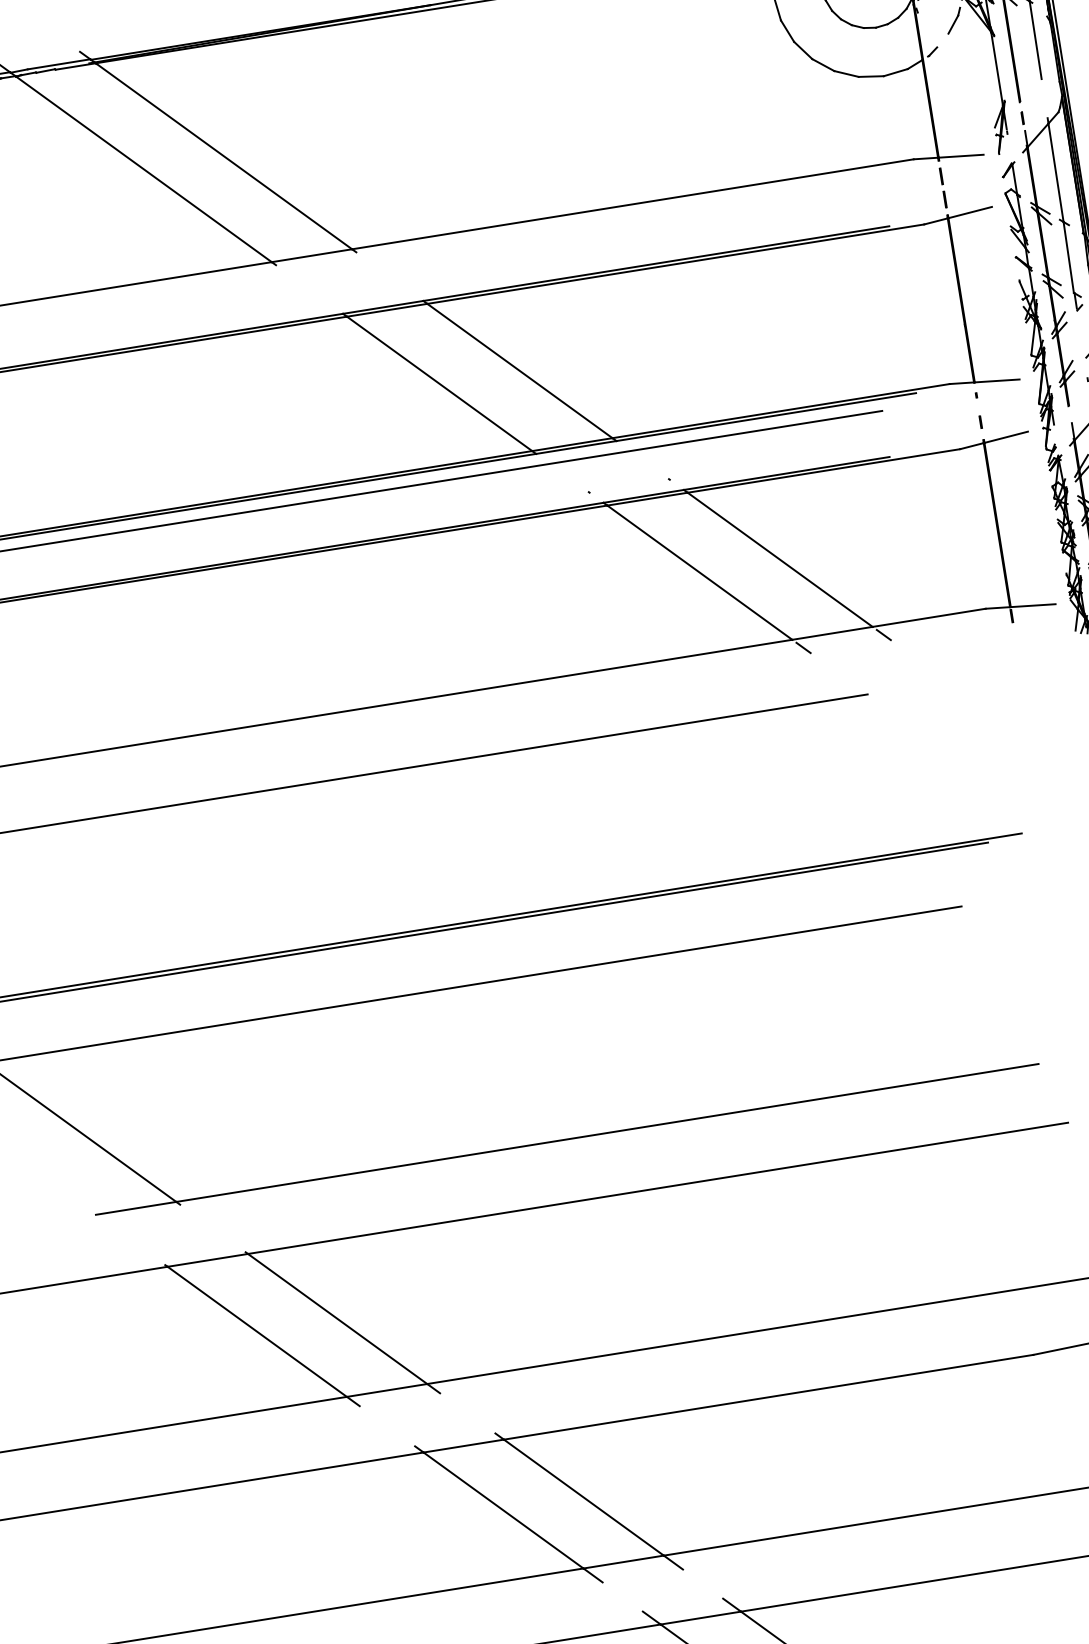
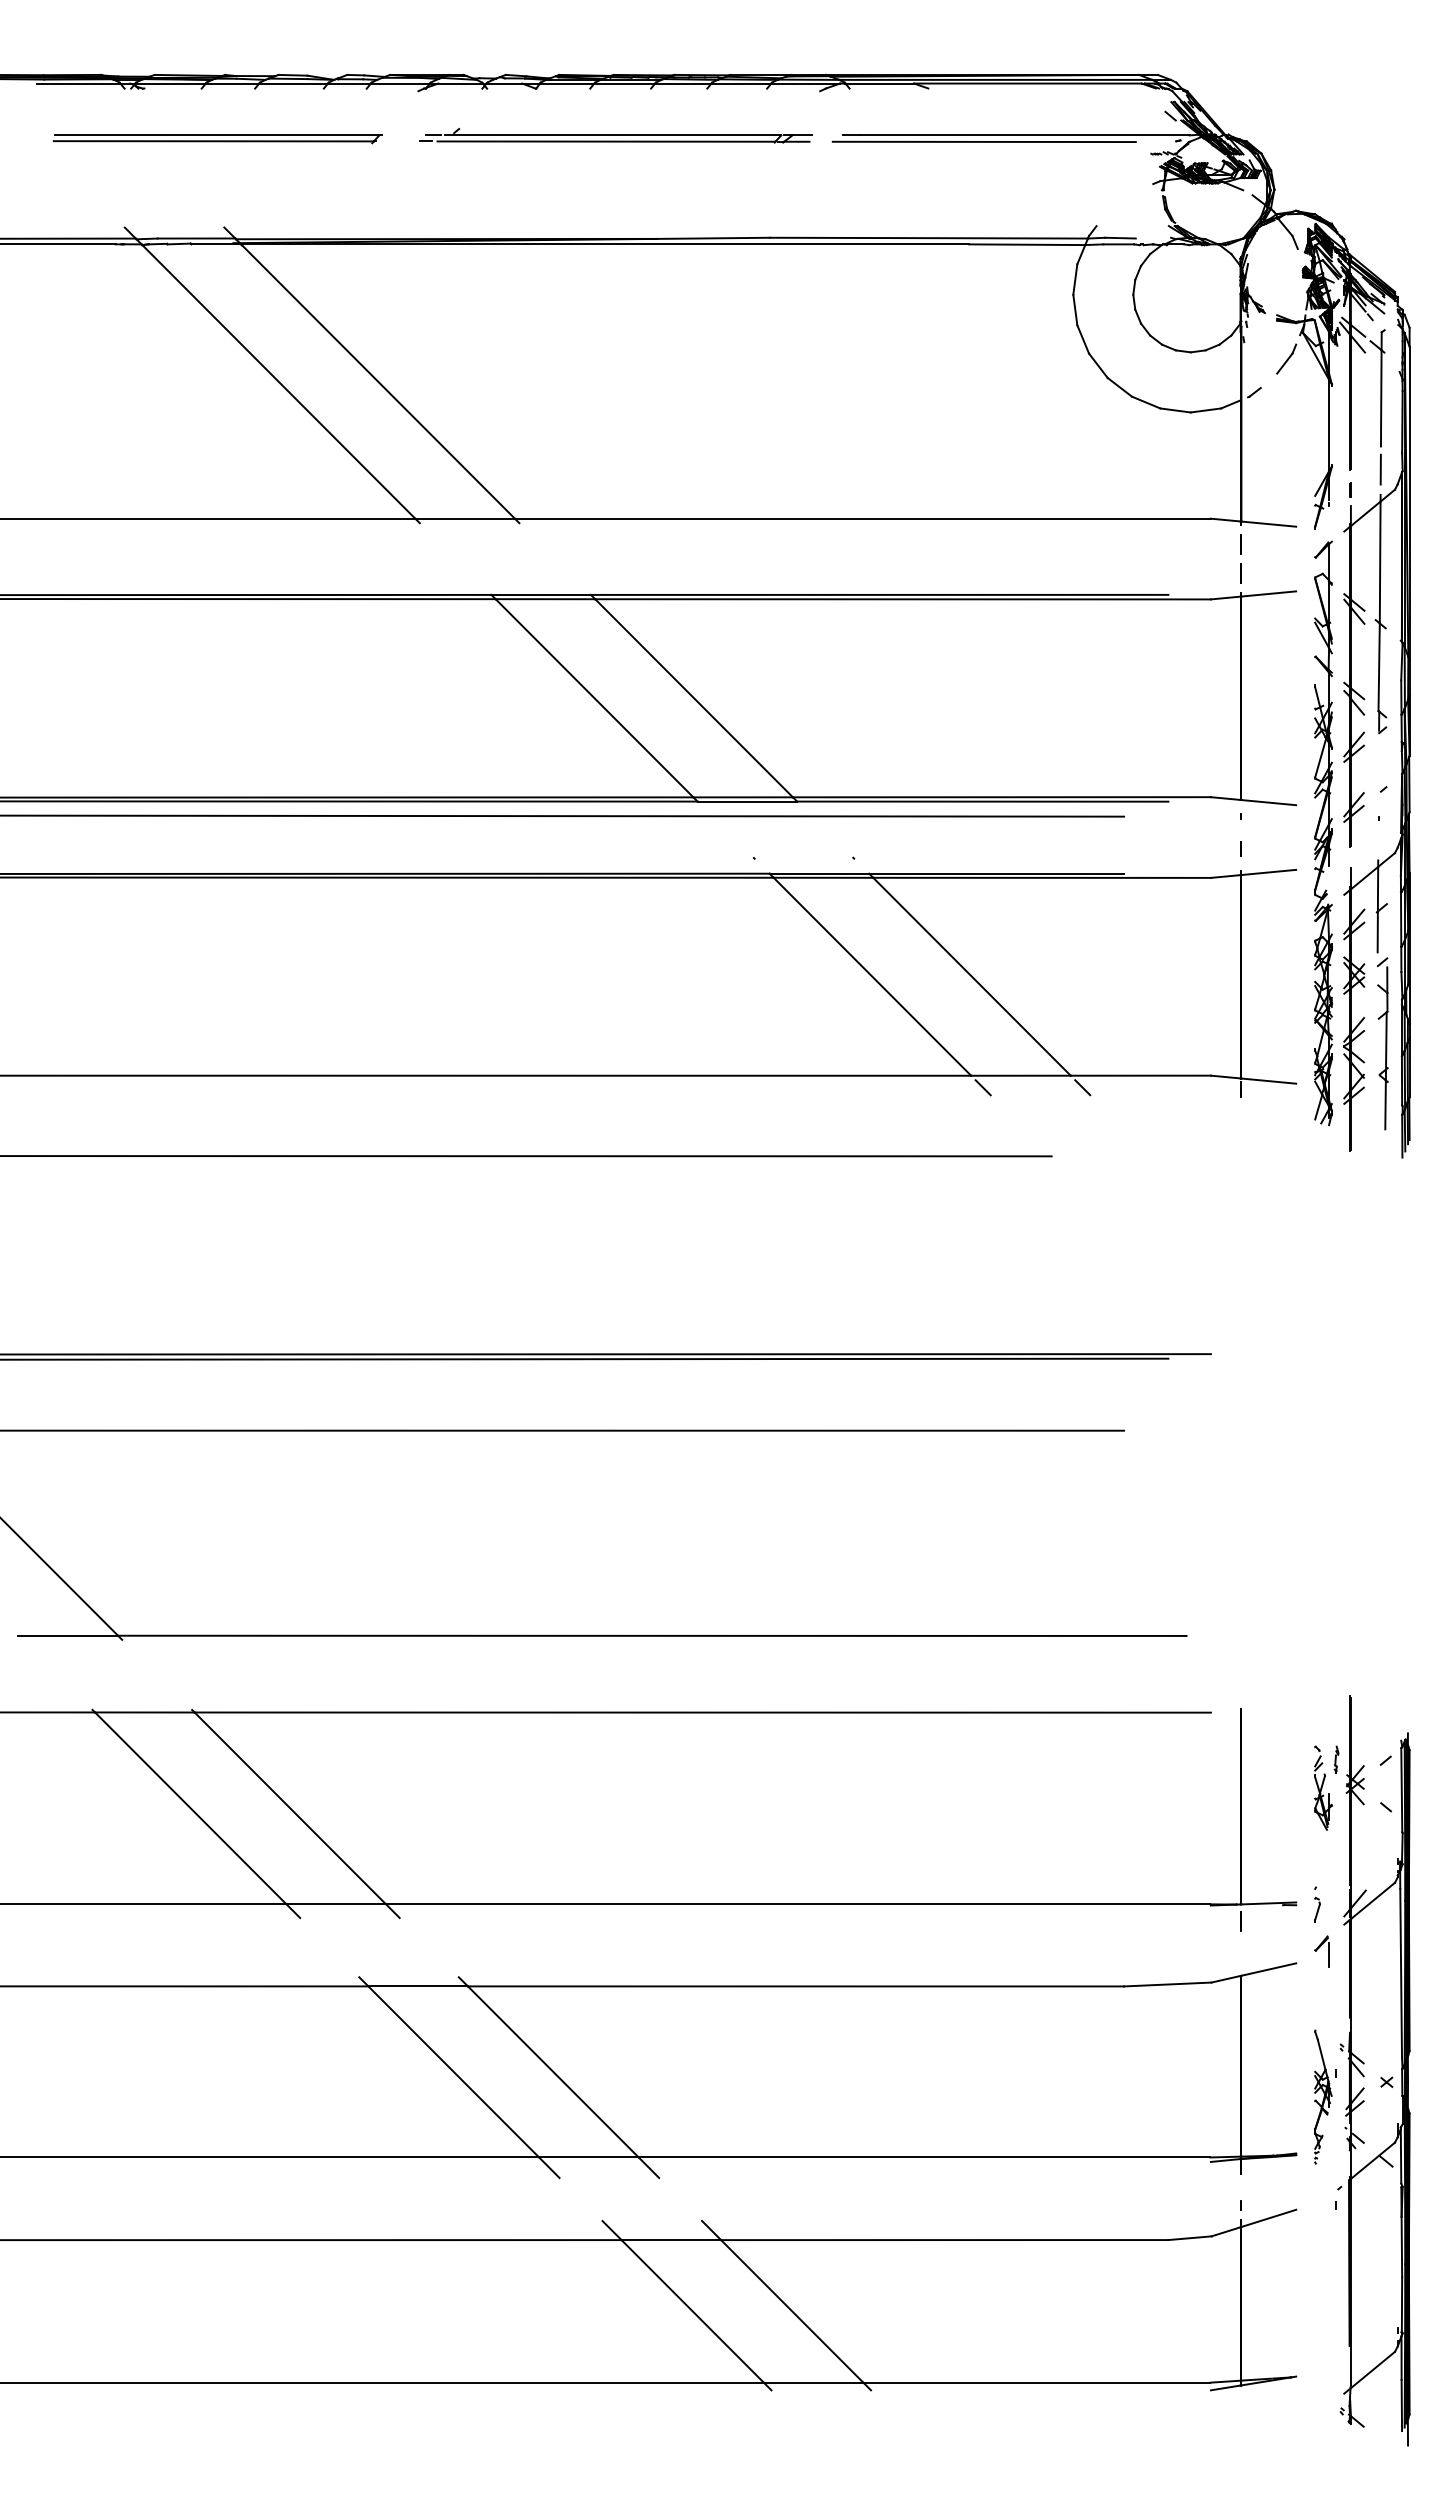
line: (1044, 97) -> (1380, 469), added

